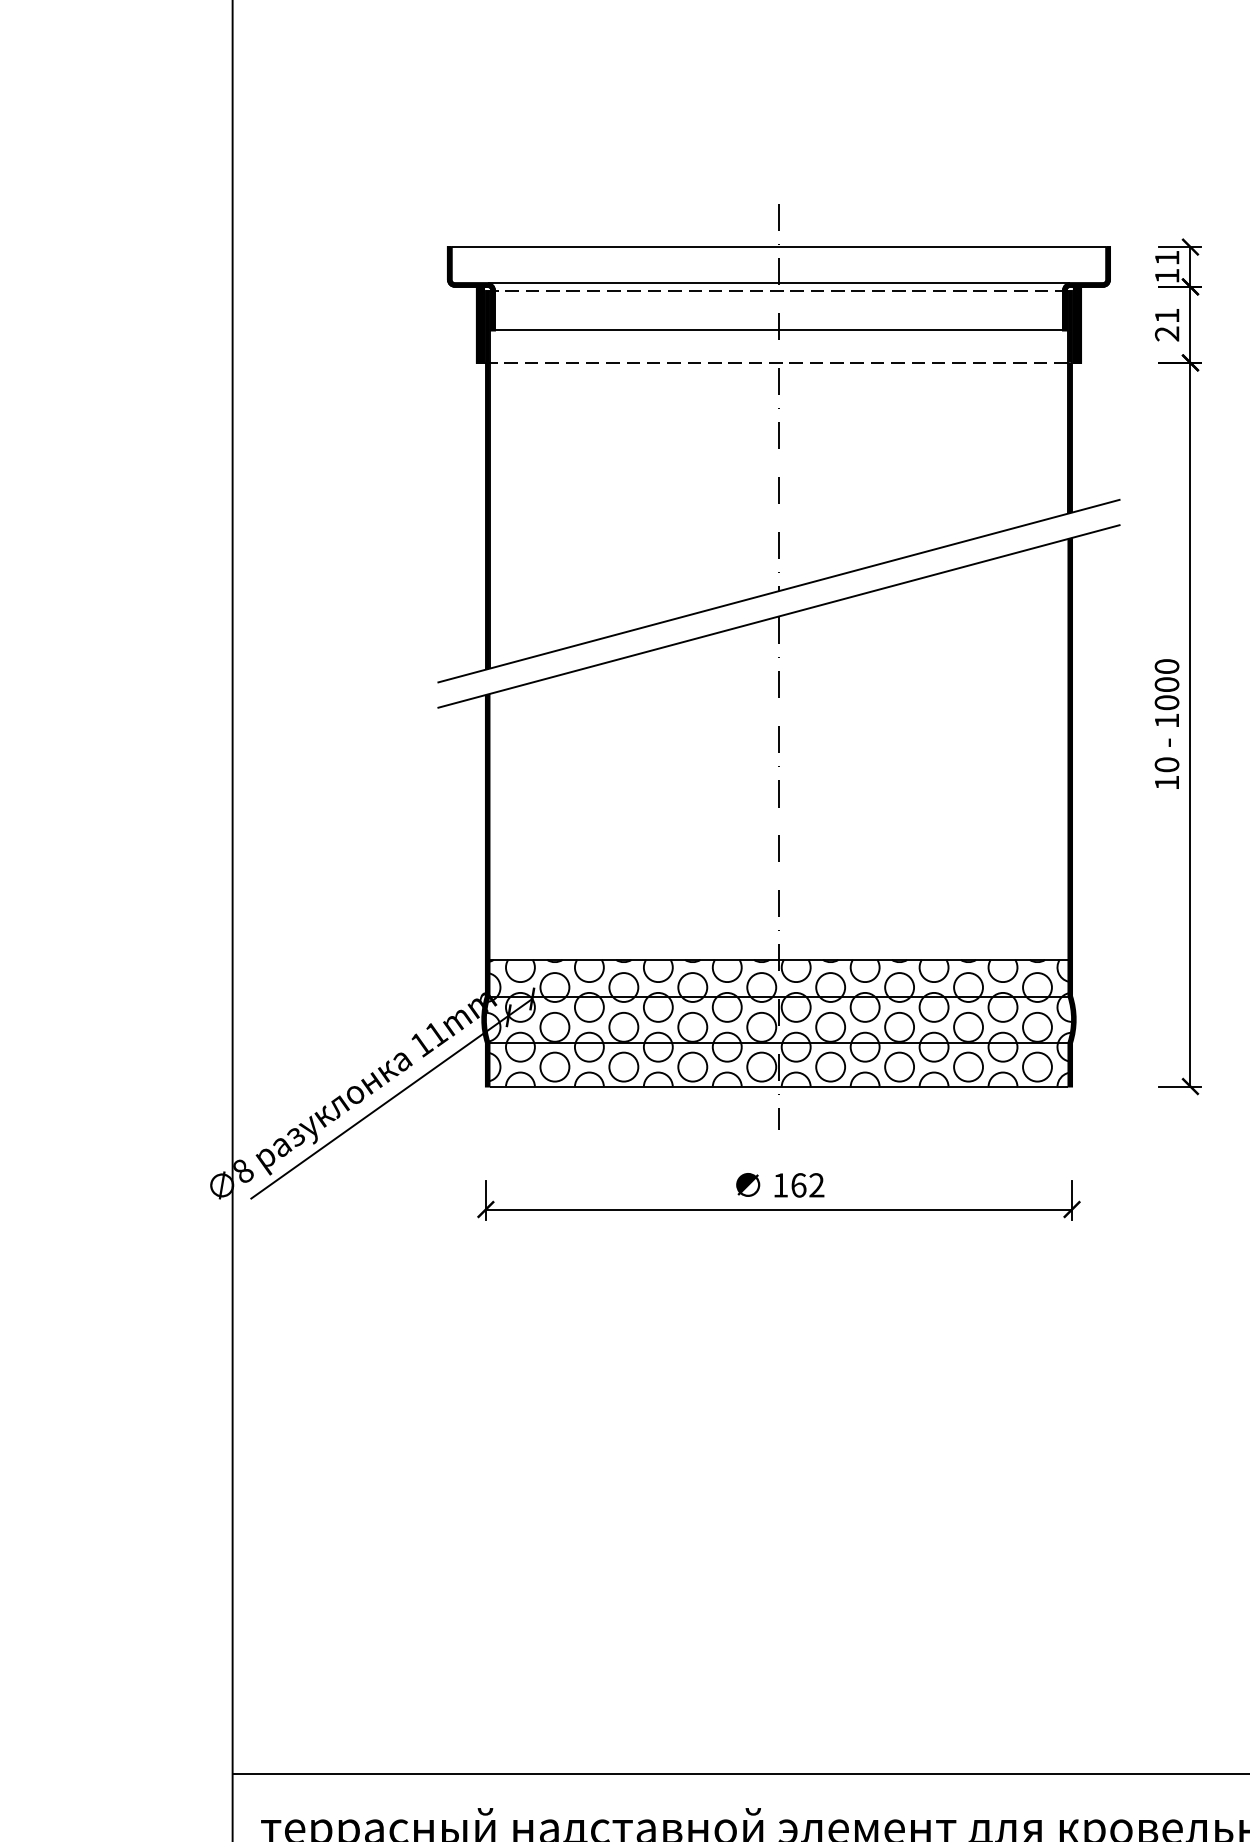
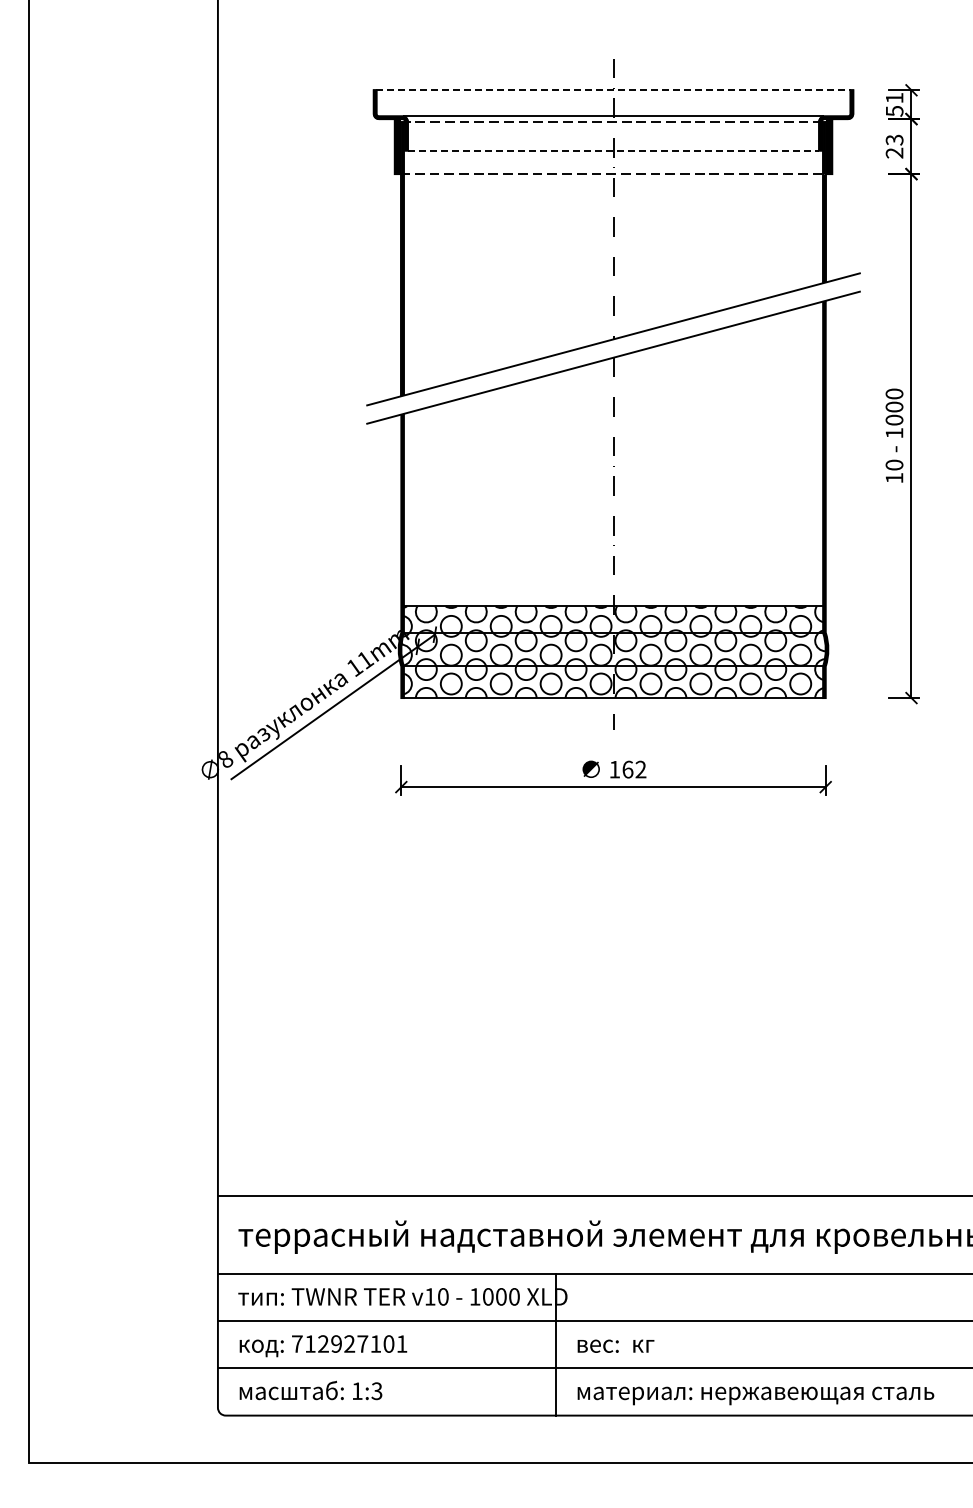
line: (780, 247) -> (614, 90), solid -> dashed
text: (1167, 276) -> (894, 111), 11 -> 51
text: (1167, 315) -> (894, 139), 21 -> 23
line: (778, 330) -> (613, 150), solid -> dashed

